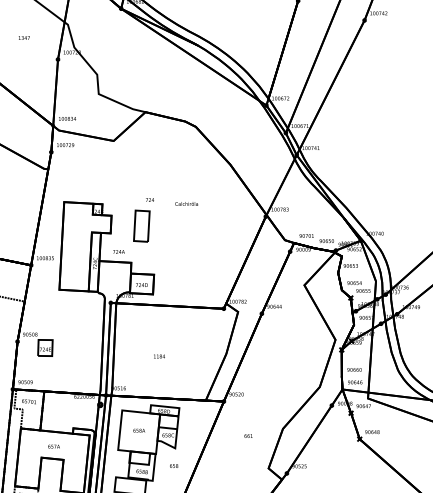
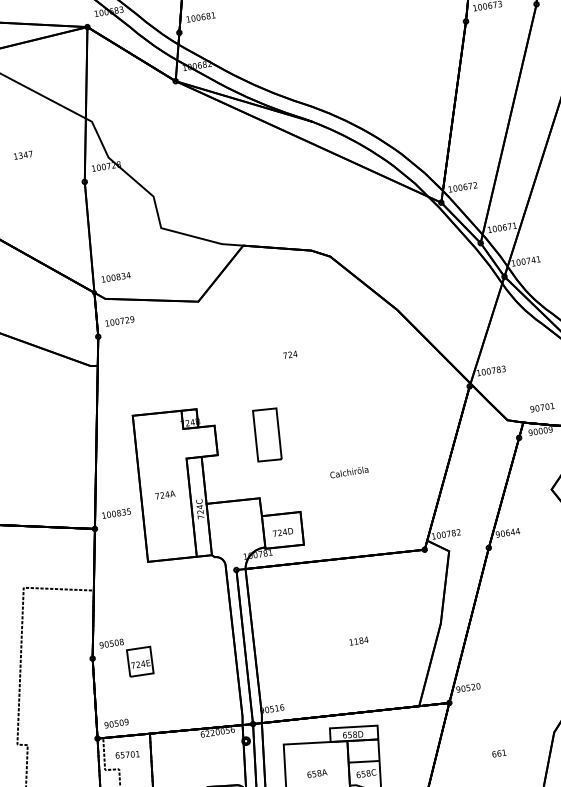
text: (149, 199) -> (289, 354), moved
text: (186, 203) -> (348, 471), moved
text: (118, 251) -> (164, 494), moved
text: (159, 356) -> (359, 641), moved

